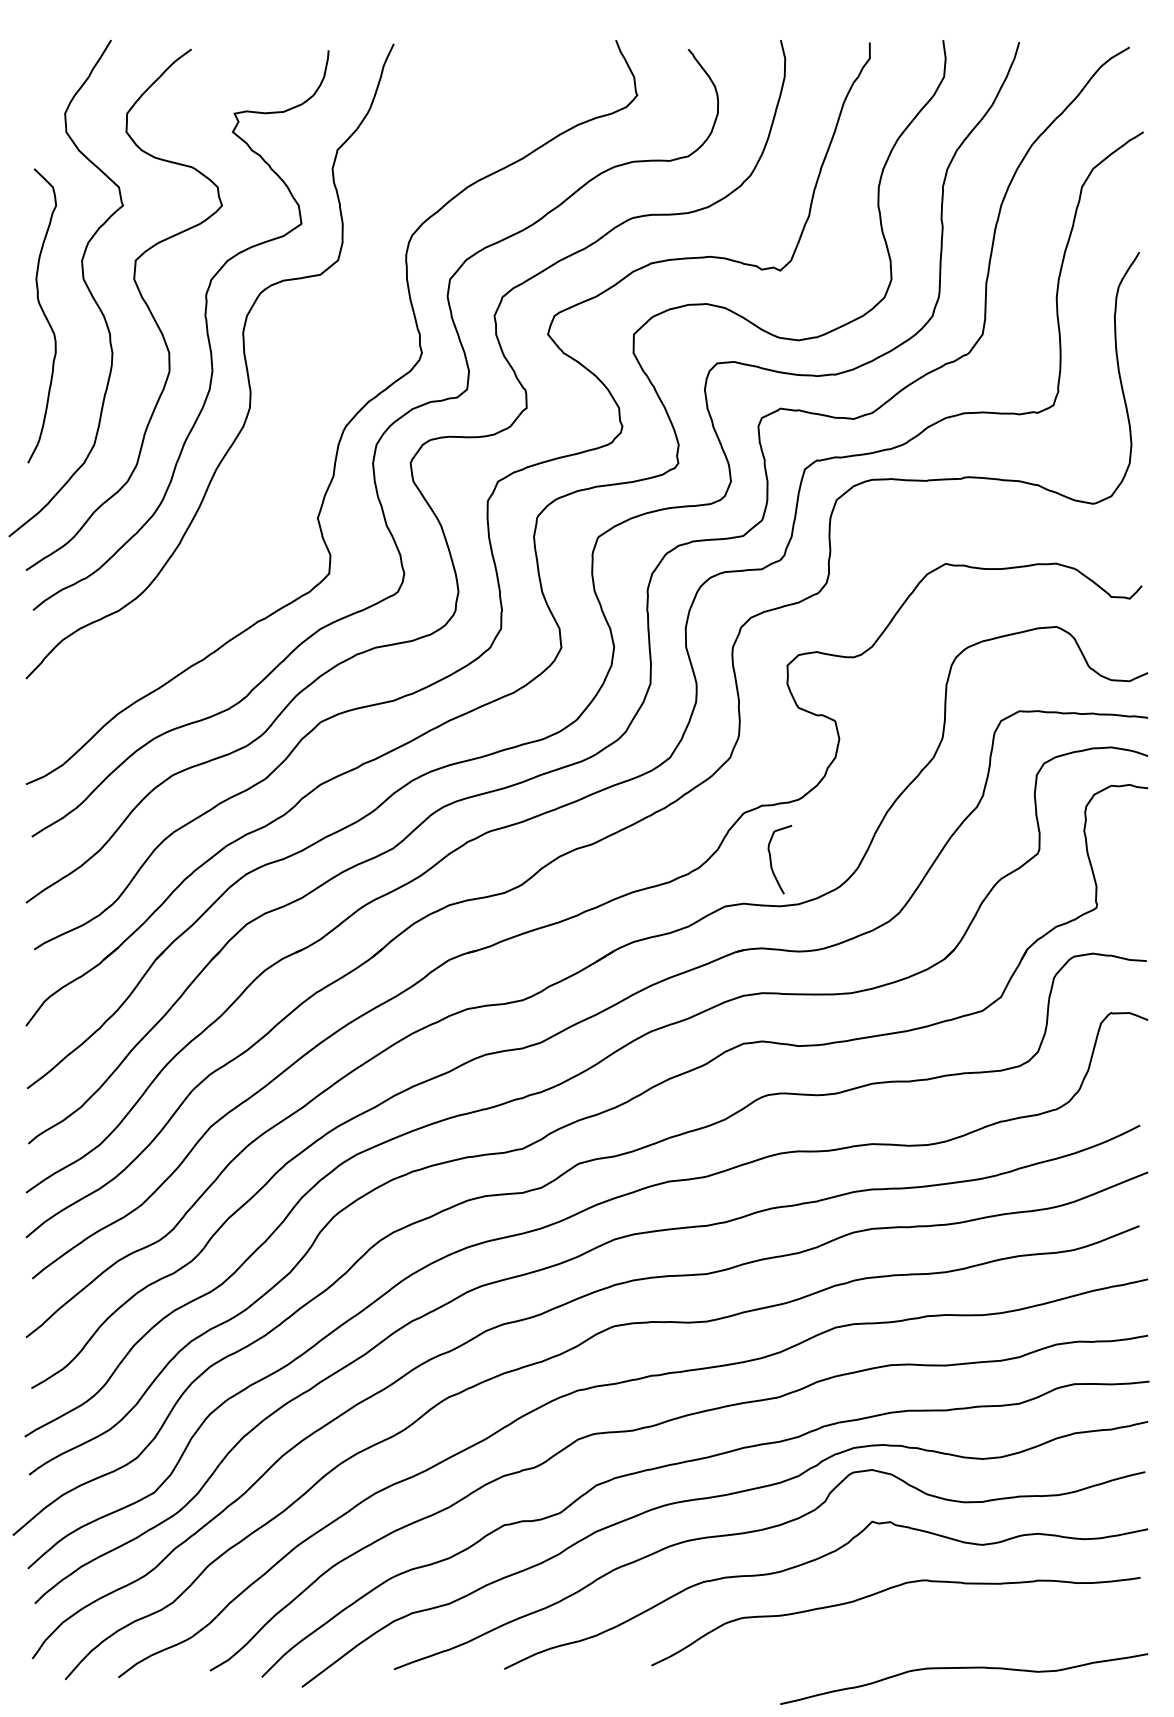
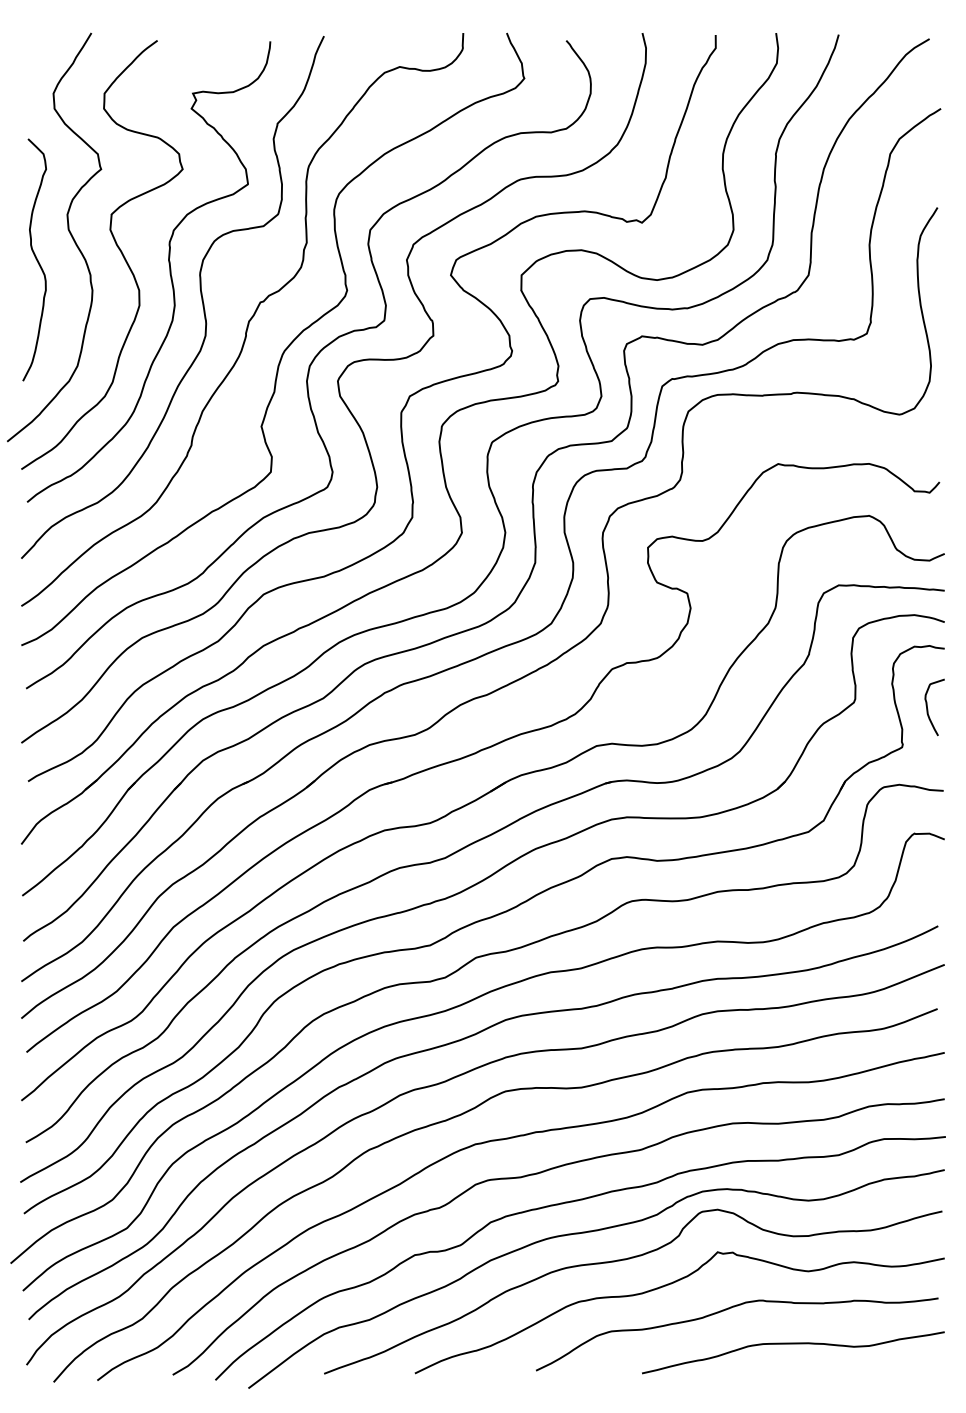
curve: (300, 391) -> (247, 322), added
curve: (772, 862) -> (928, 709), moved
curve: (964, 1669) -> (793, 1344), moved

